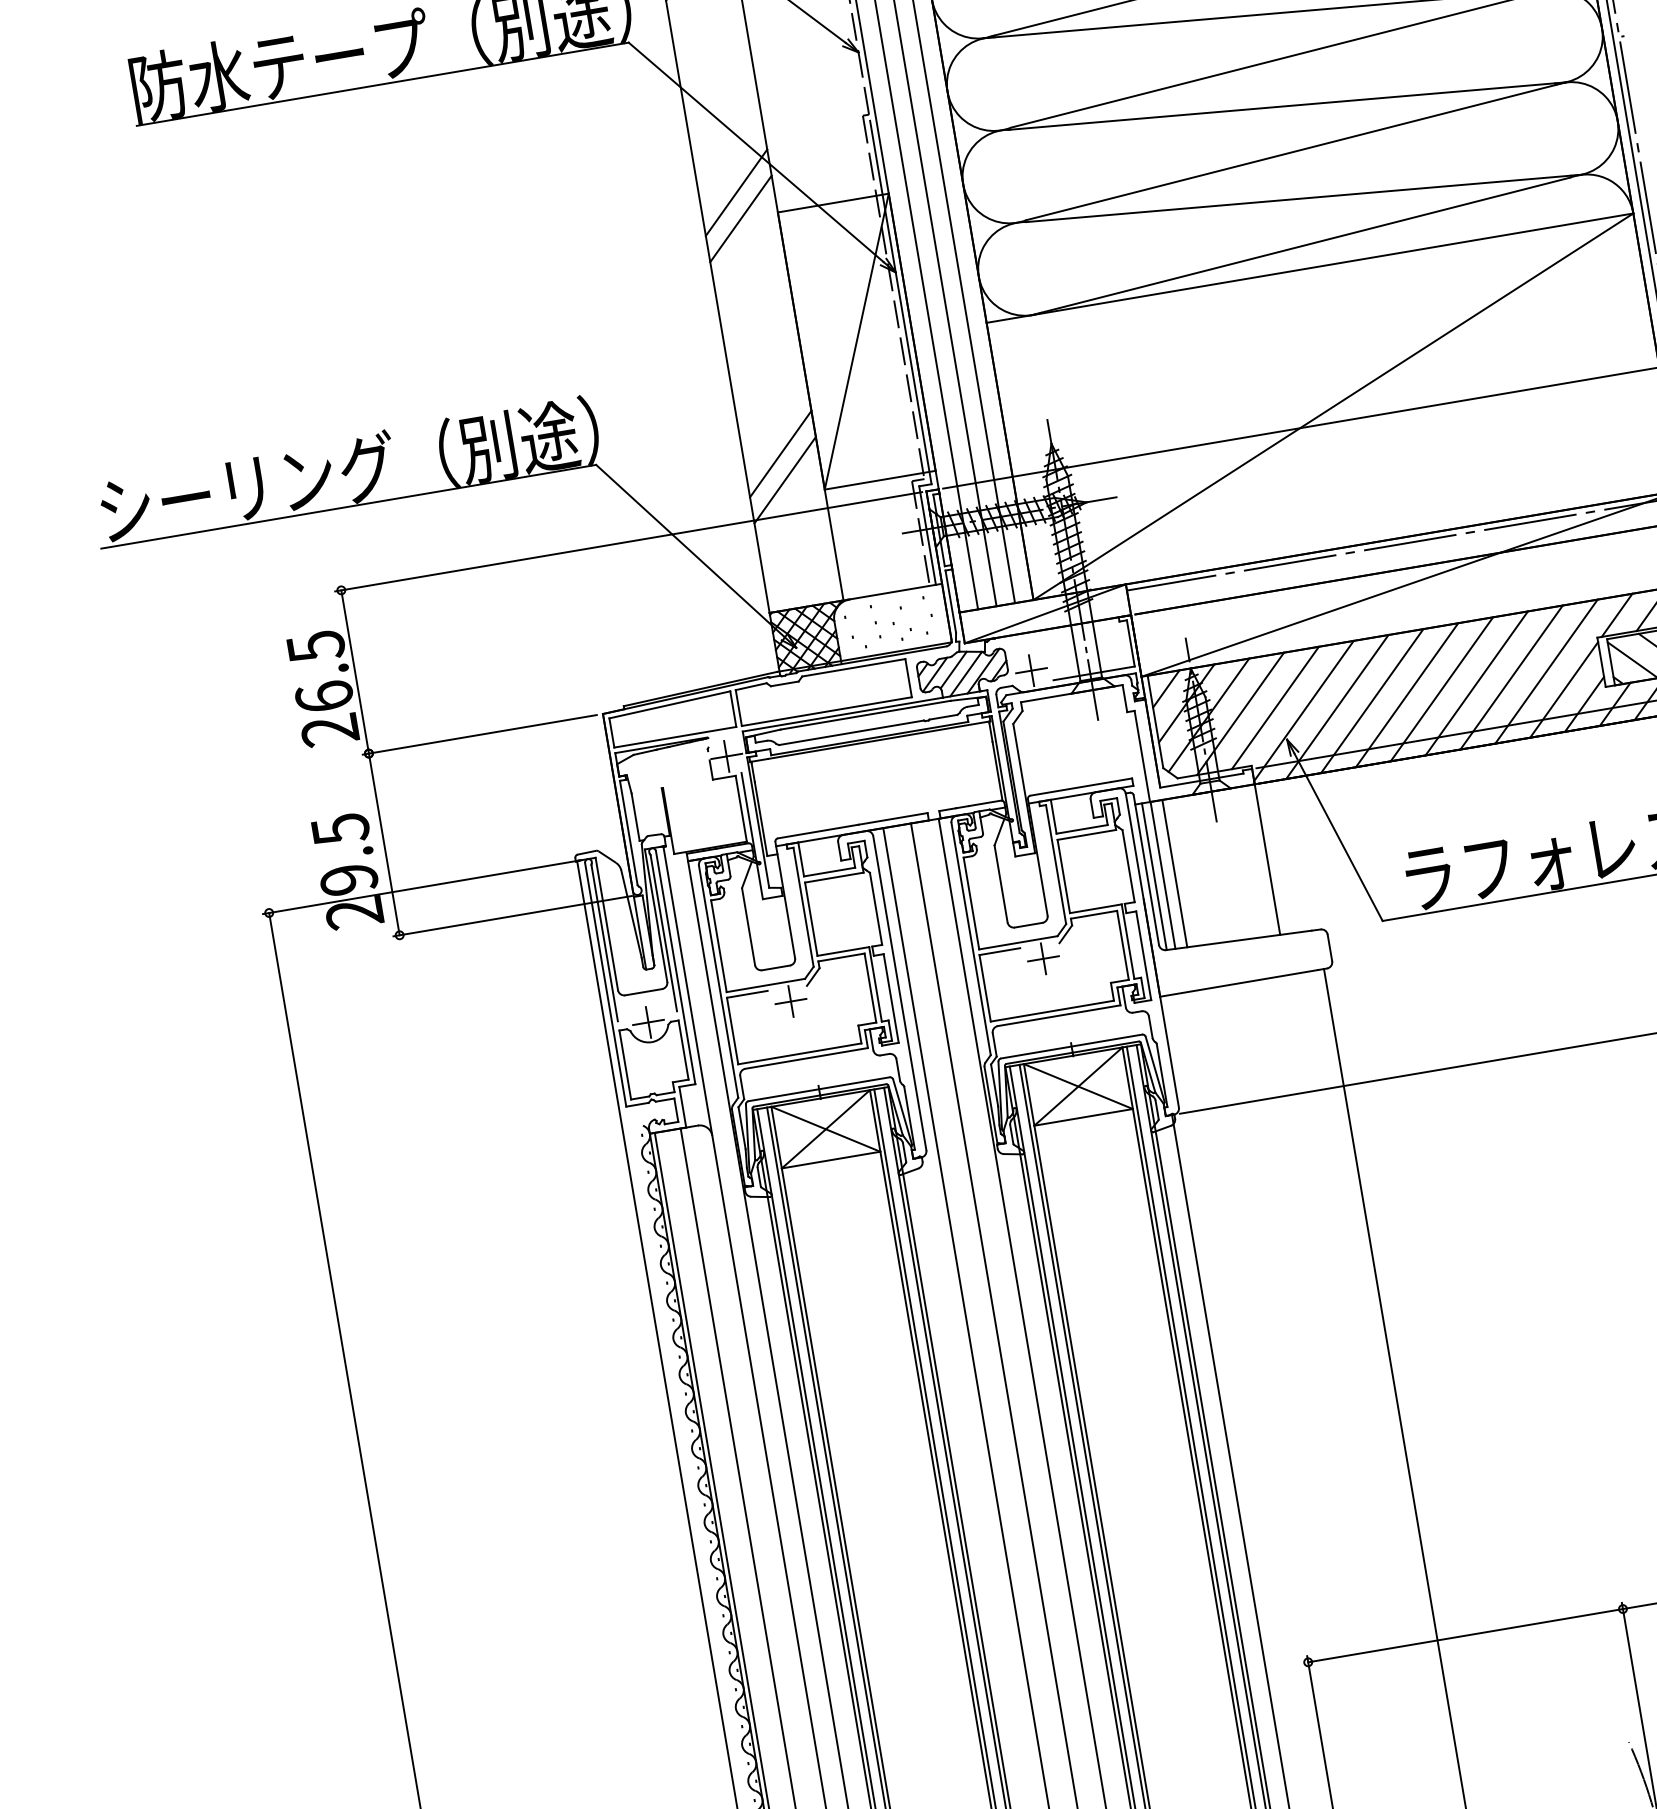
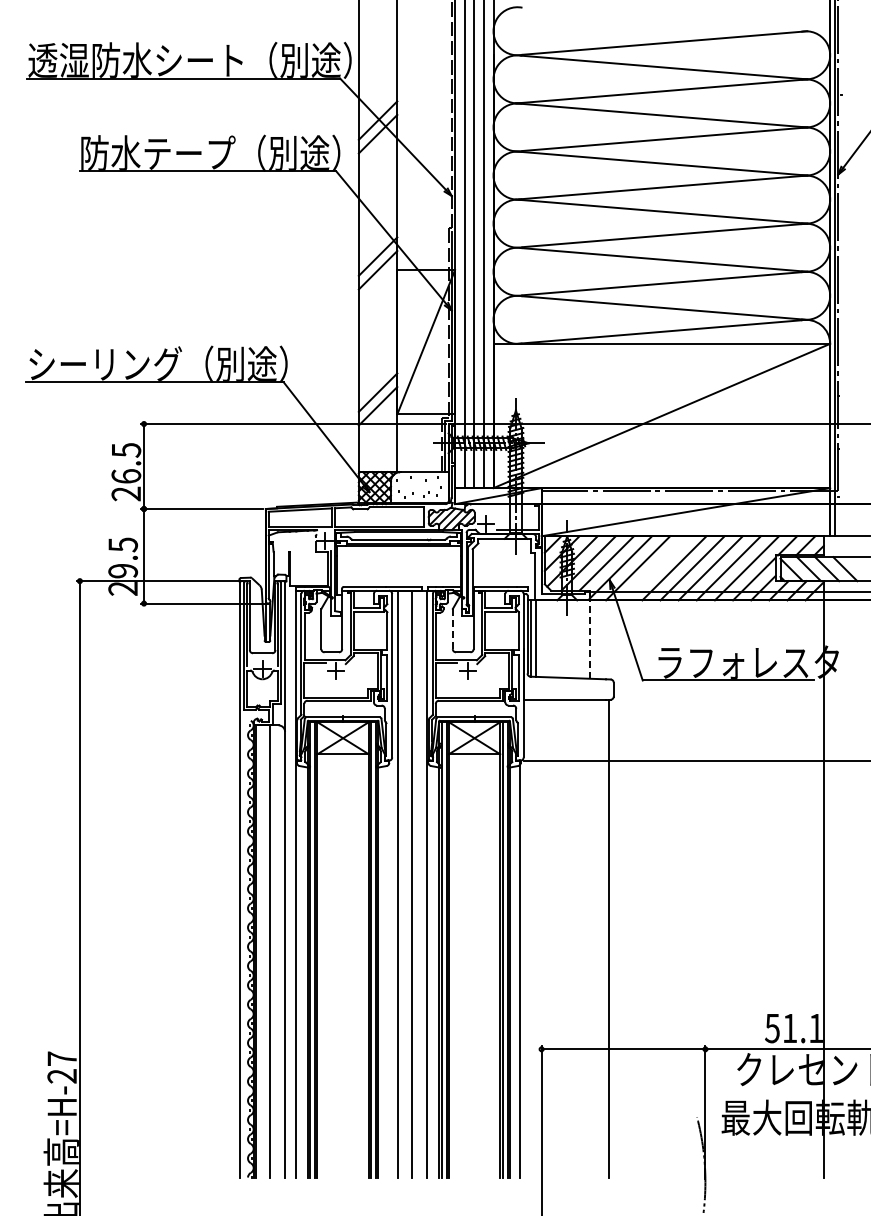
line: (1372, 701) -> (656, 568), removed
line: (1267, 859) -> (589, 639), solid -> dashed
line: (1174, 873) -> (541, 638), removed
line: (1000, 884) -> (452, 629), solid -> dashed

